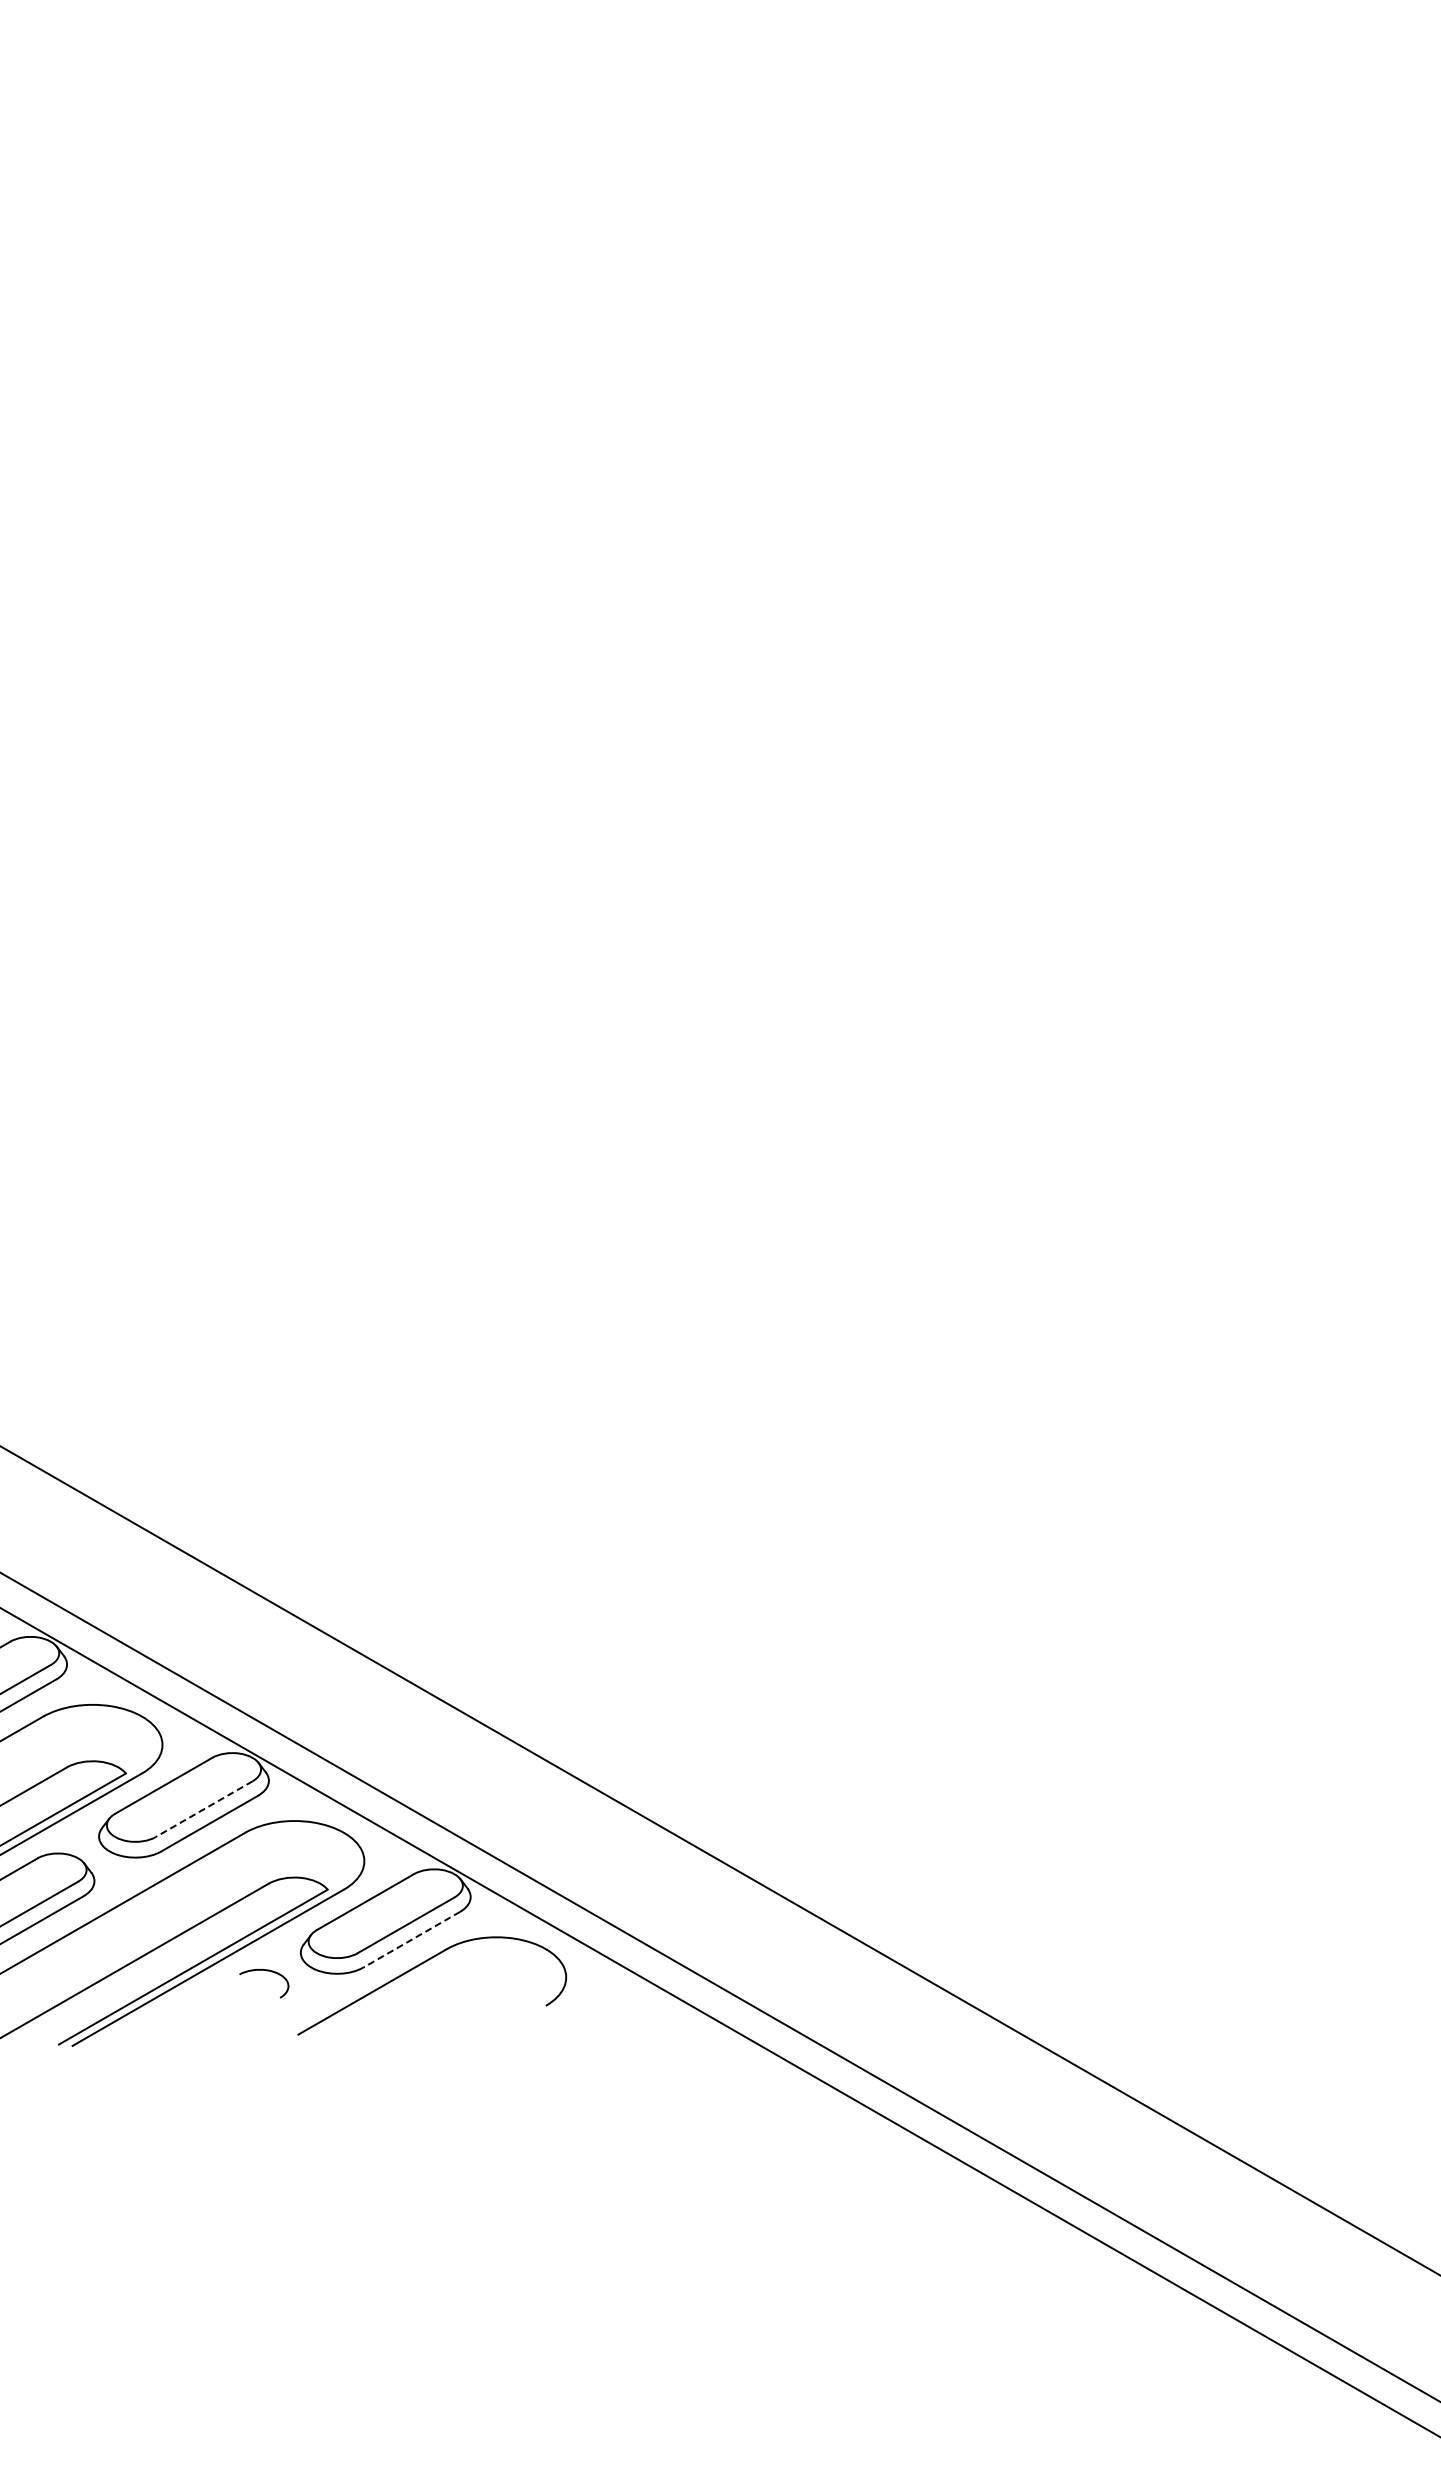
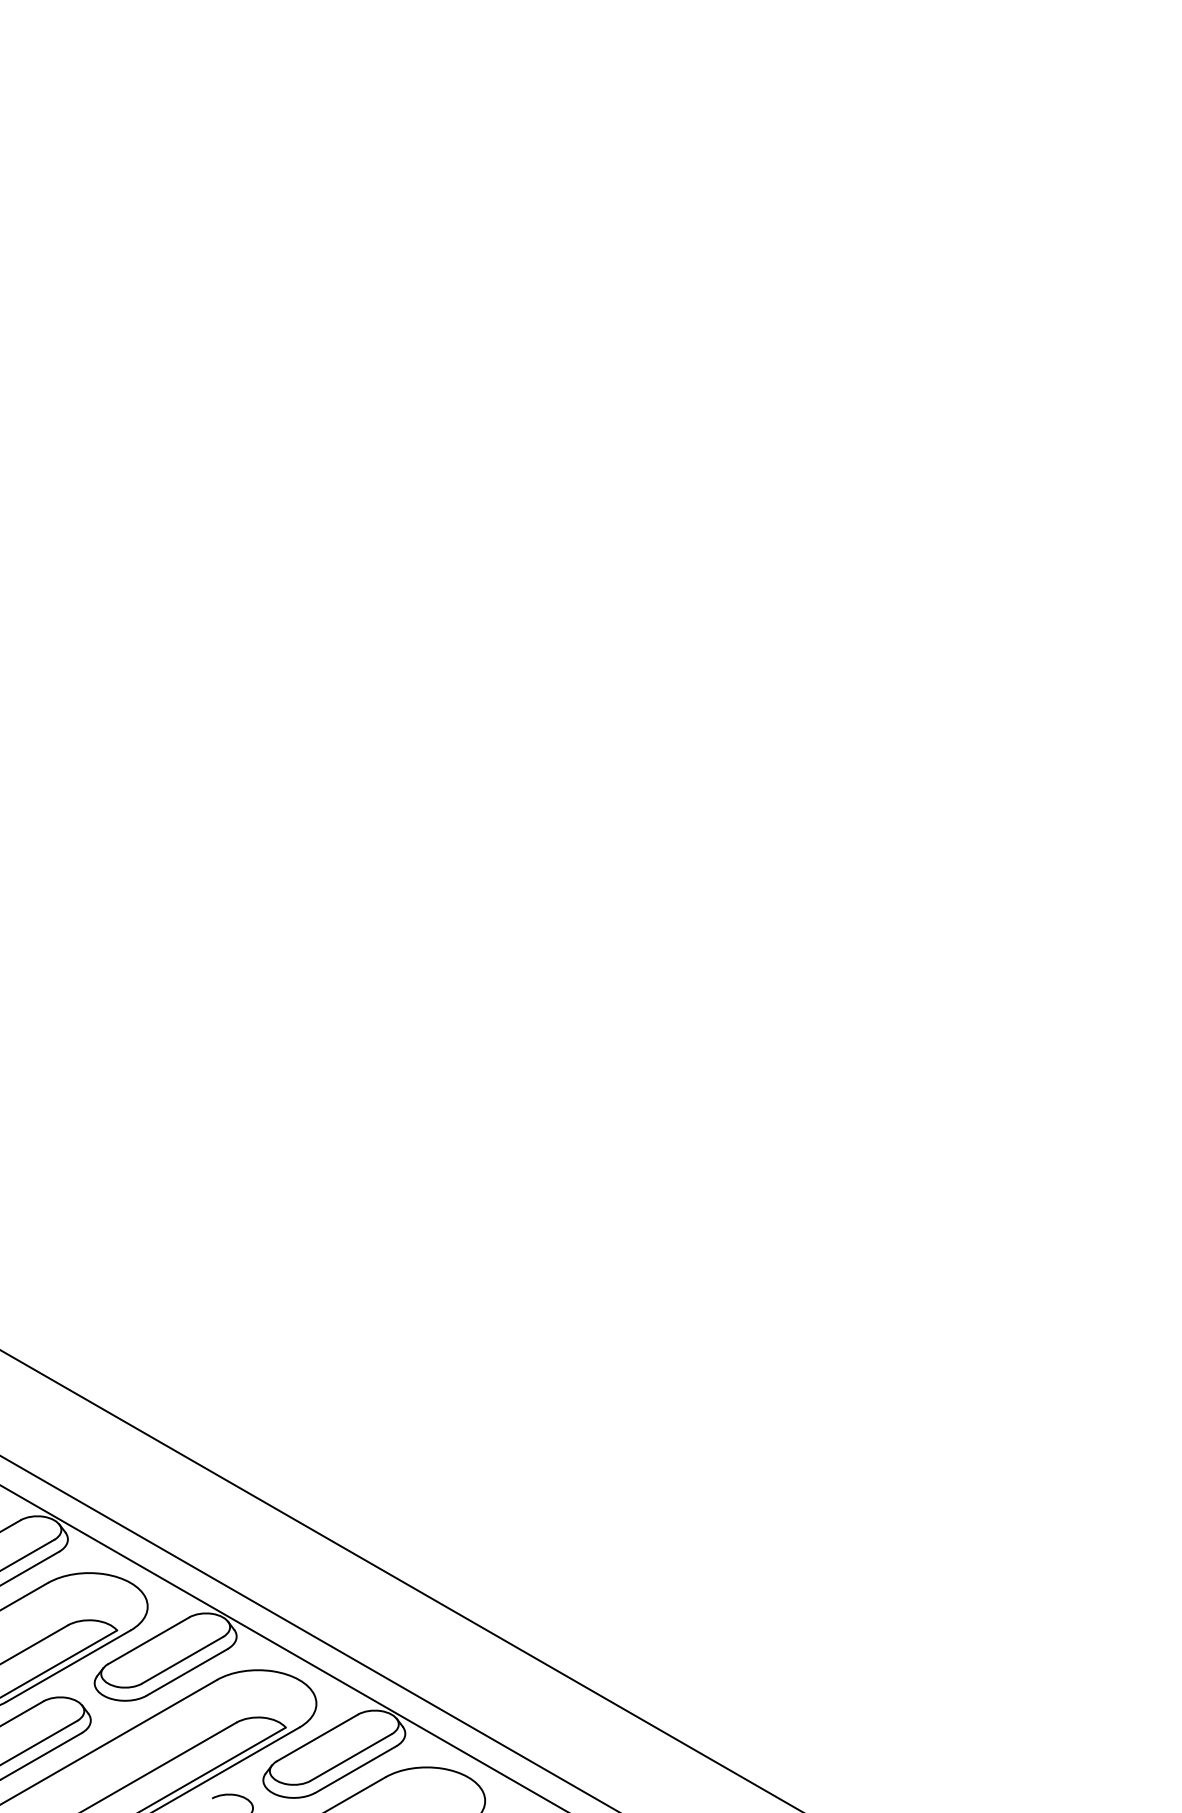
line: (204, 1809) -> (182, 1660), dashed -> solid
line: (411, 1939) -> (355, 1769), dashed -> solid

